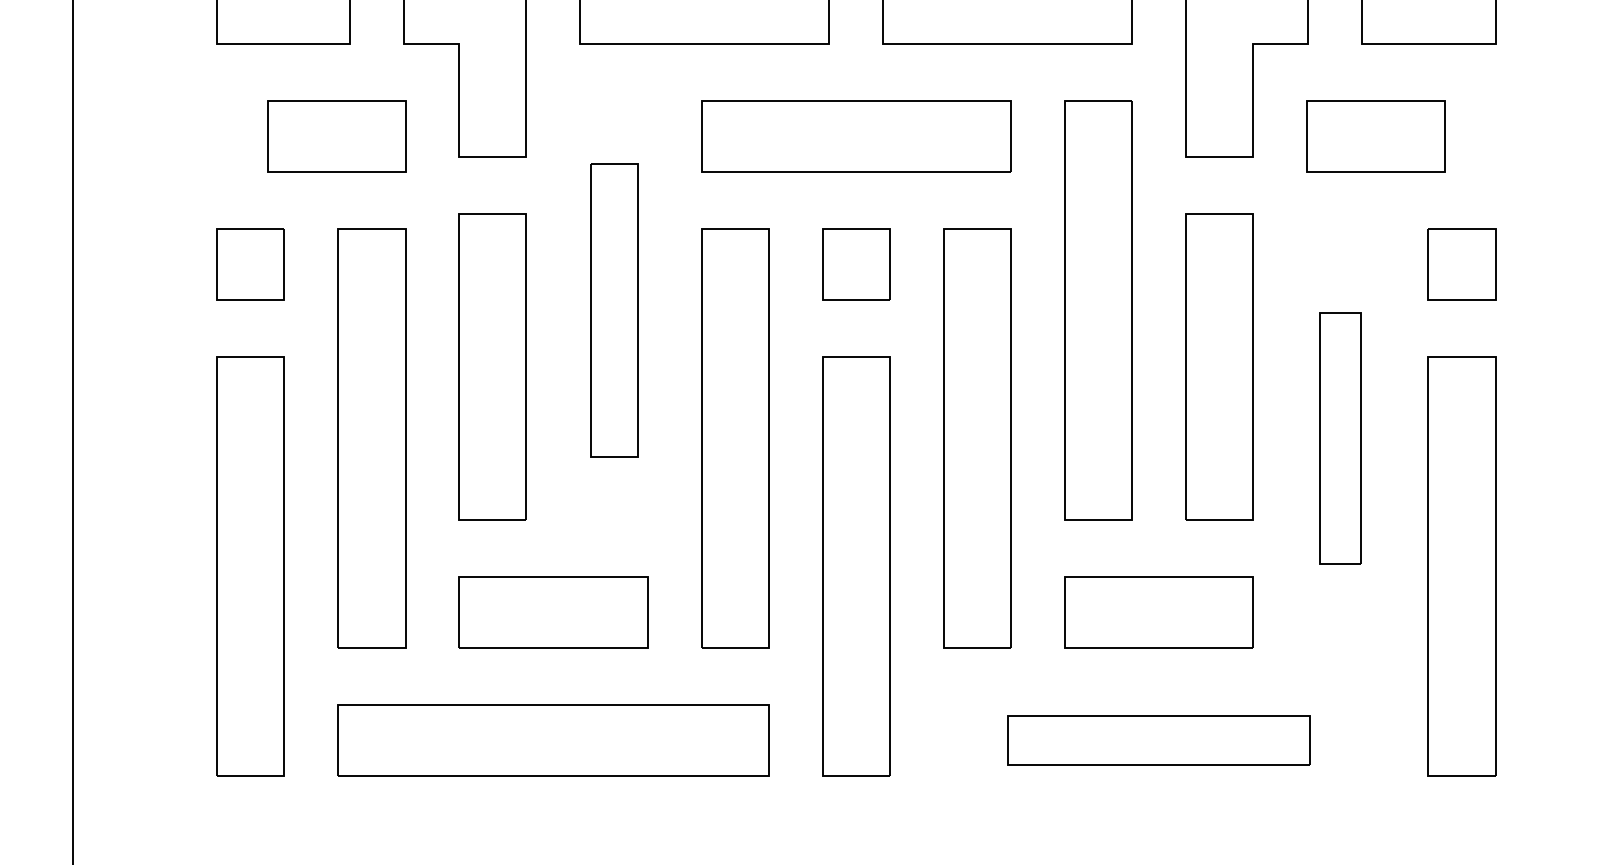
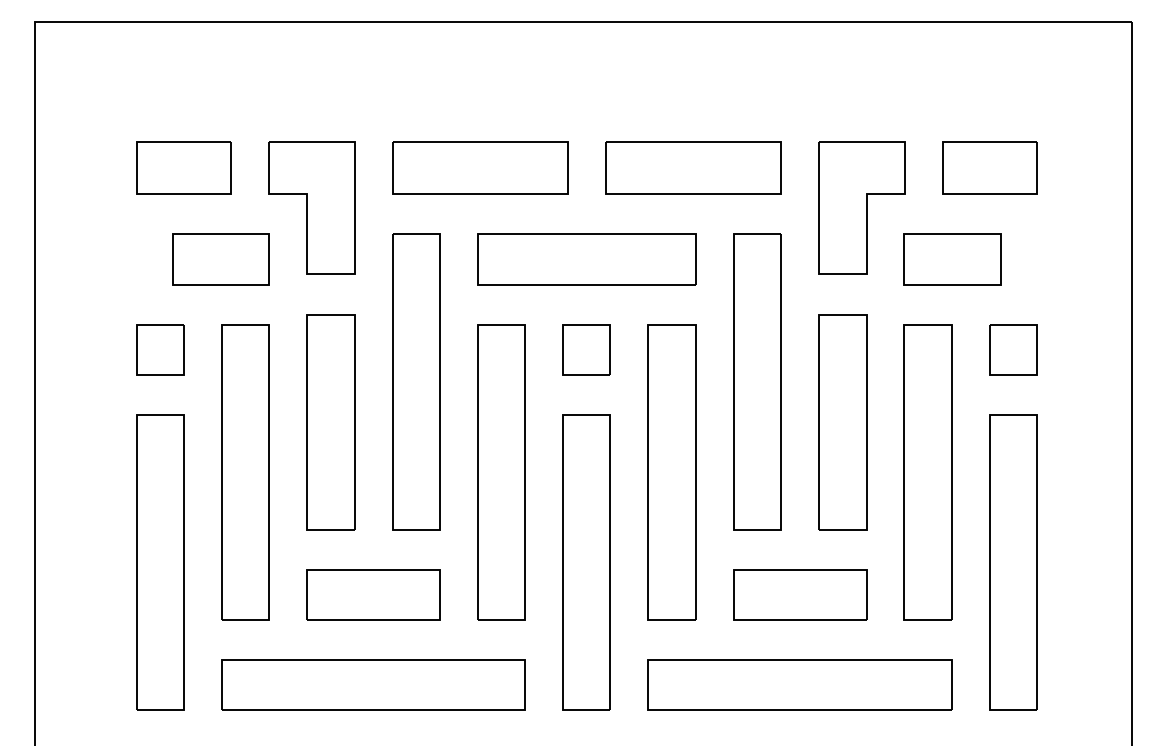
part: (614, 309) -> (416, 381), size x1.43
part: (1339, 438) -> (927, 472), size x1.67
part: (1158, 739) -> (799, 684), size x1.43

